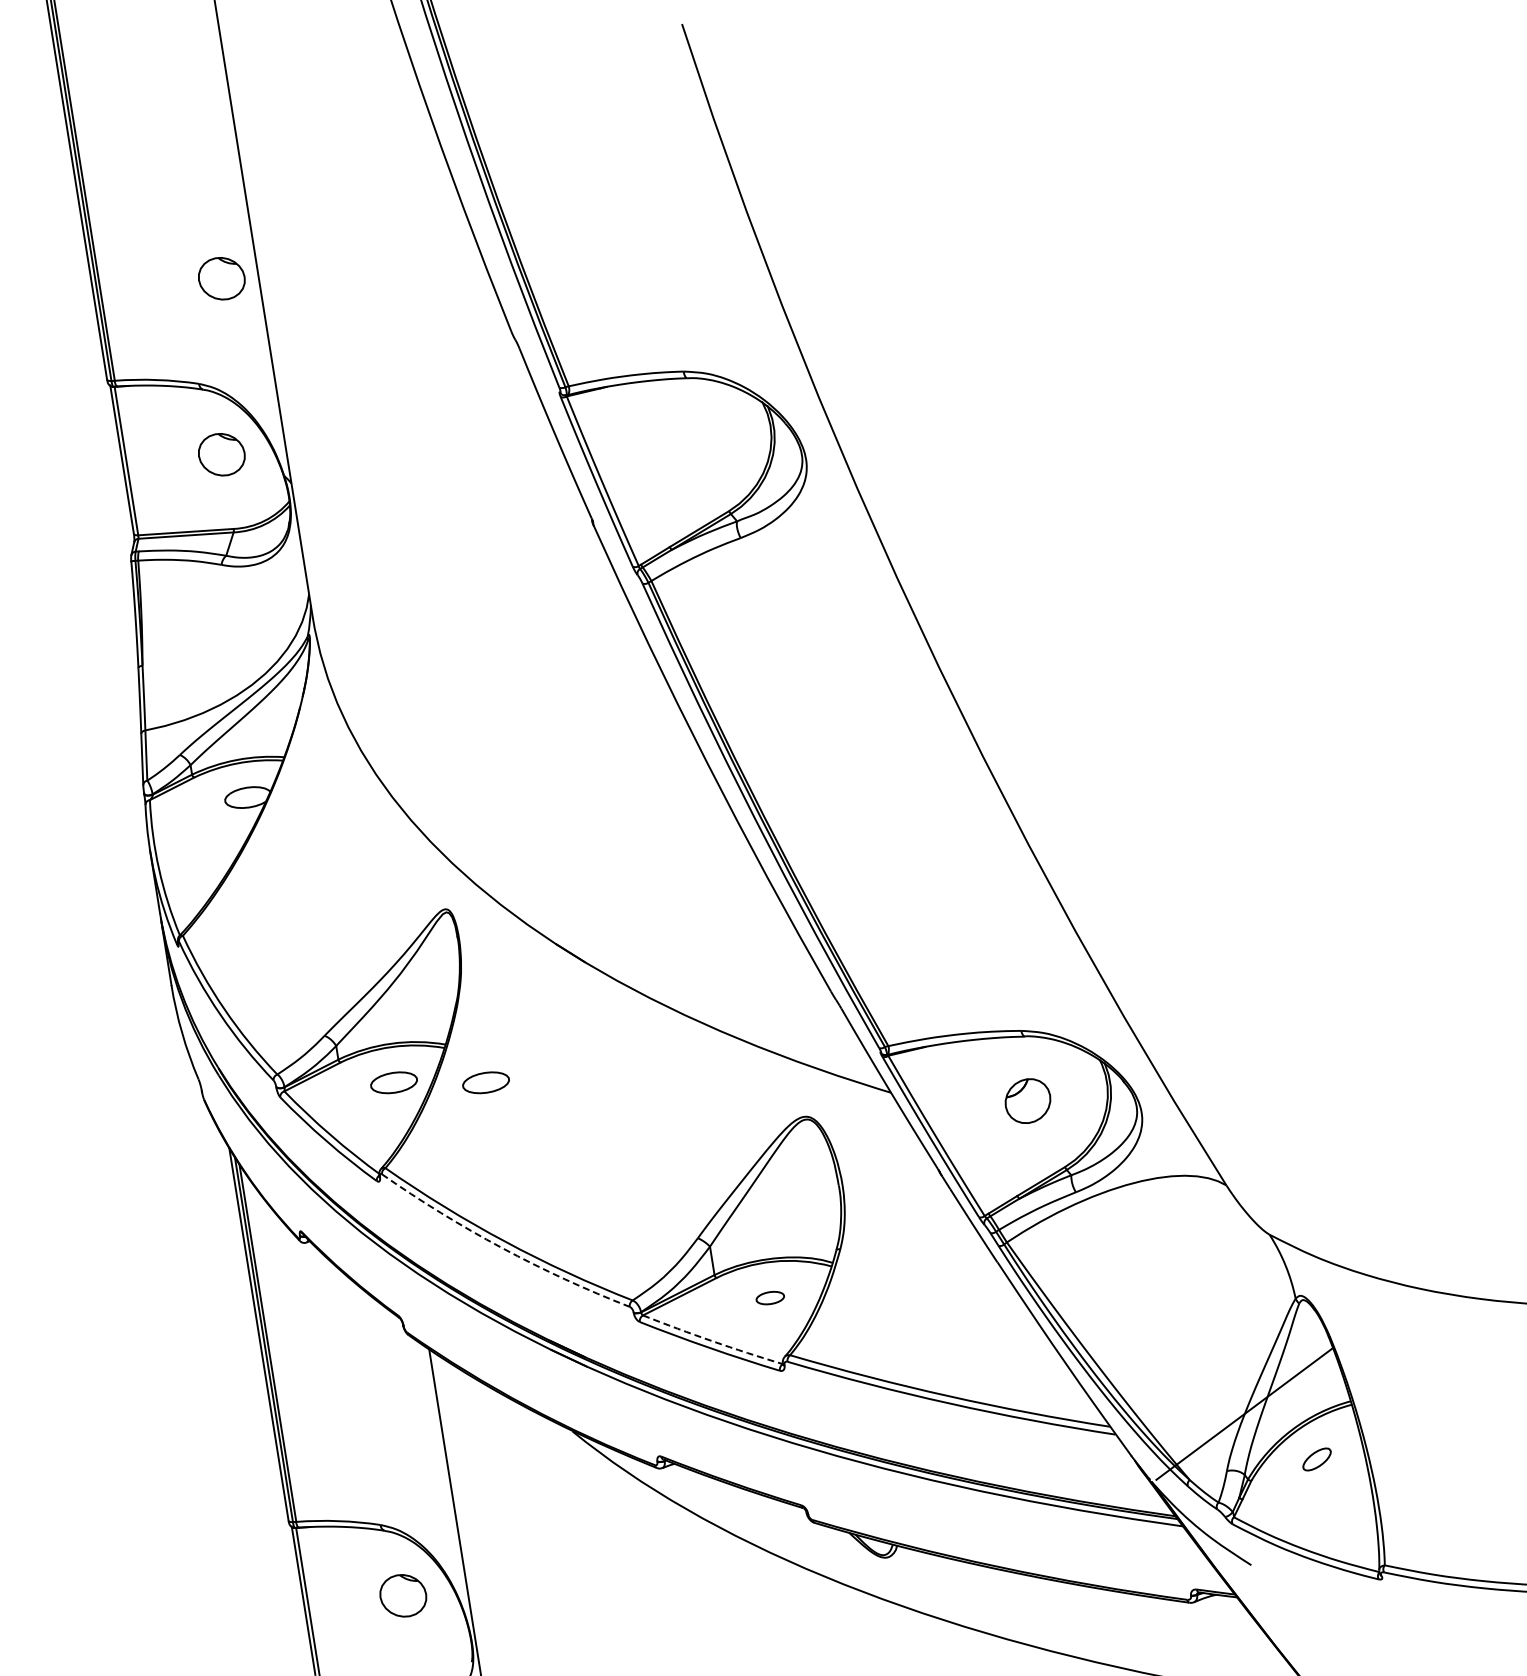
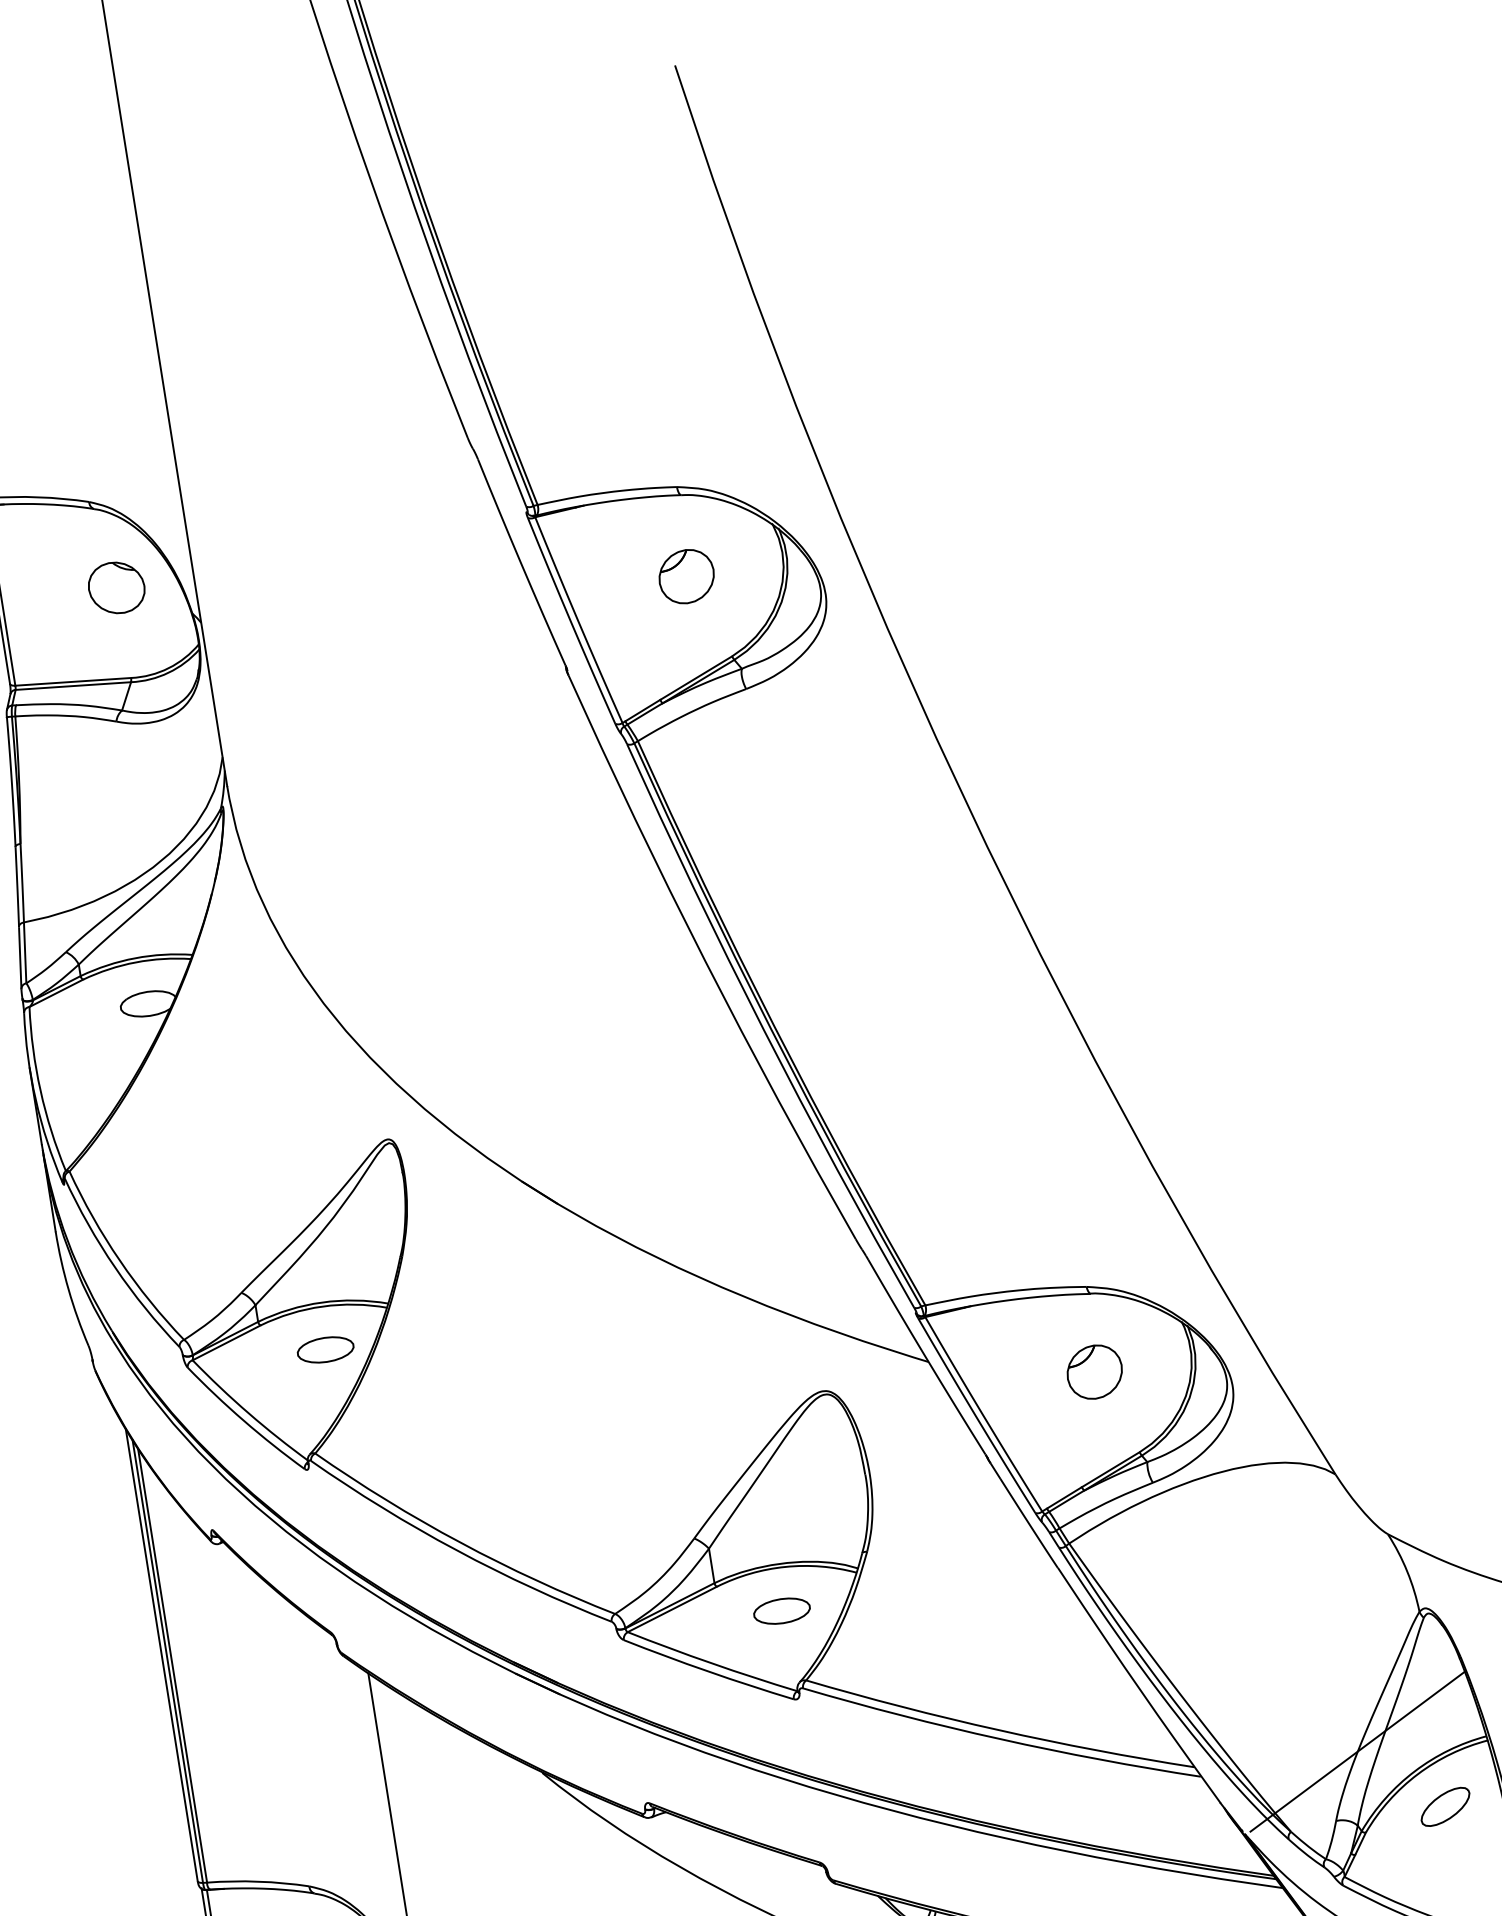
part: (221, 278) -> (116, 374), removed
part: (691, 445) -> (686, 576), added
part: (485, 1082) -> (436, 1349), removed
arc: (501, 1247) -> (456, 1549), dashed -> solid
part: (770, 1297) -> (782, 1610), size x1.67
arc: (712, 1341) -> (712, 1663), dashed -> solid
part: (1316, 1459) -> (1444, 1806), size x1.43

